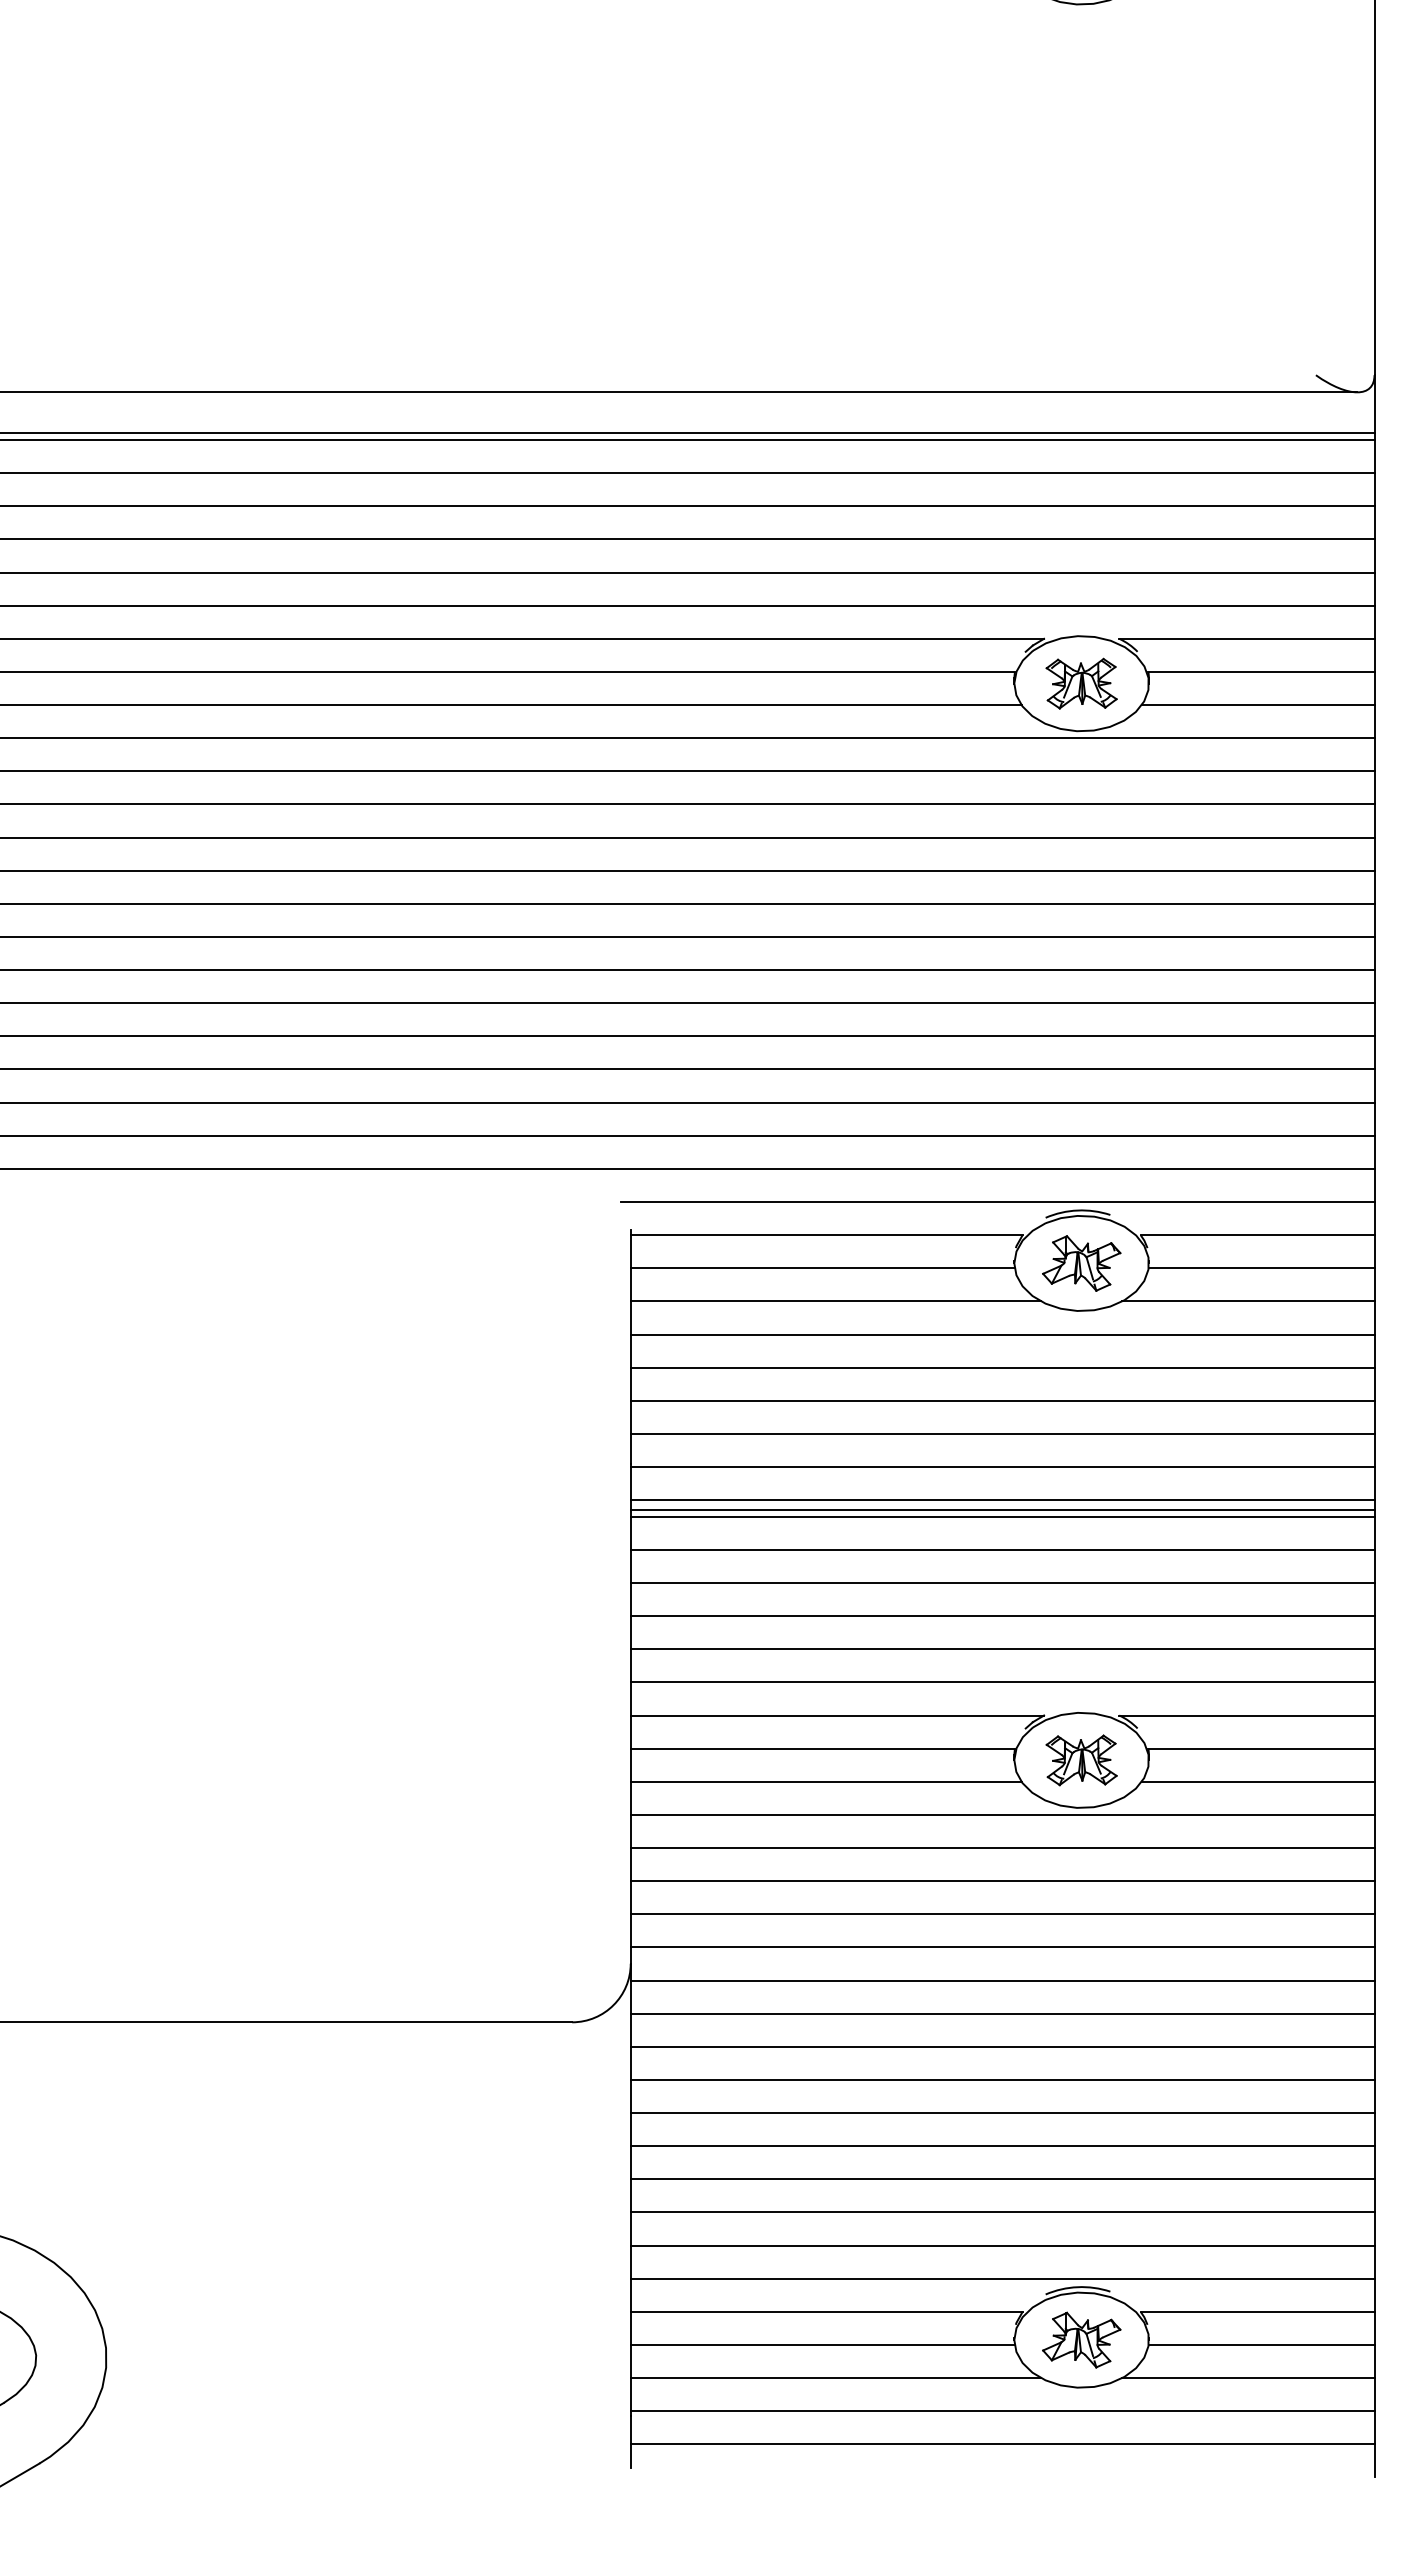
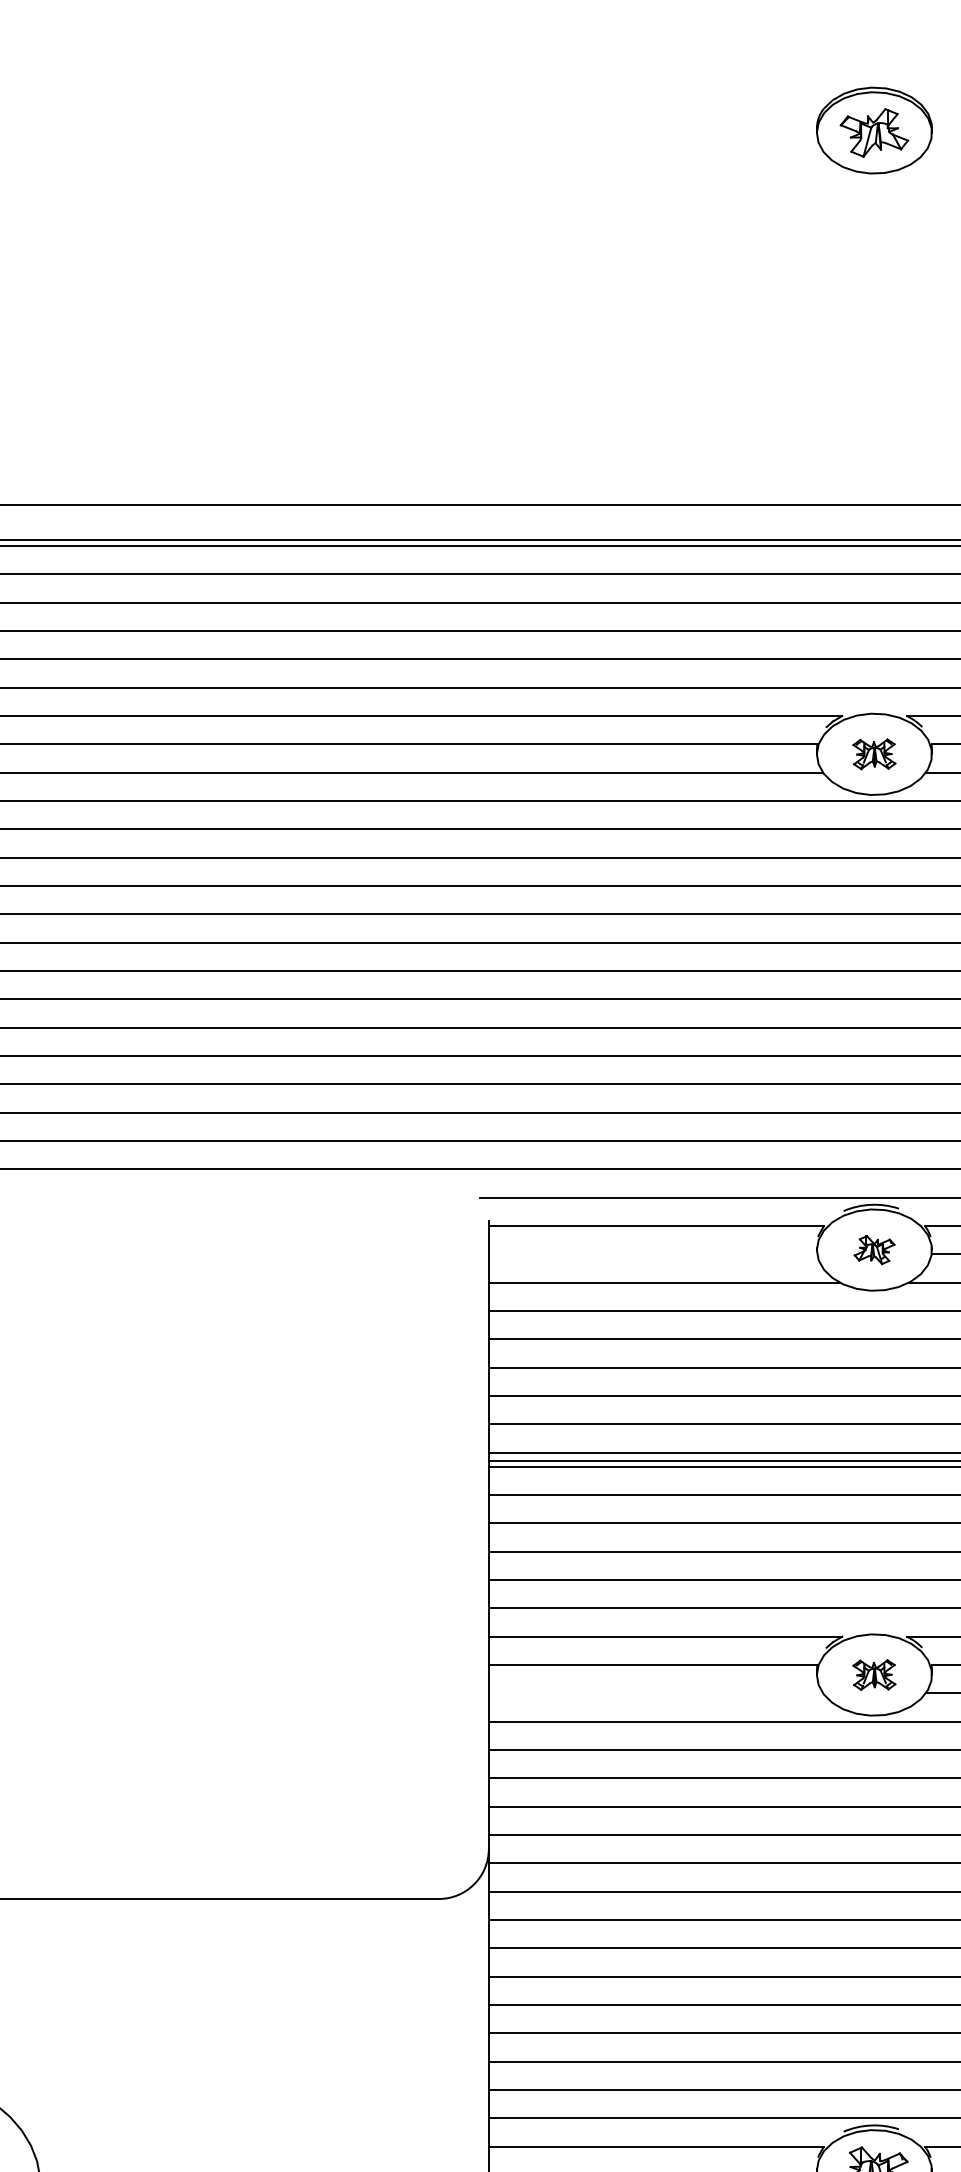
part: (1081, 683) -> (874, 754), size x0.7
part: (1081, 1263) -> (874, 1250), size x0.6
line: (822, 1268) -> (652, 1254), removed
part: (1081, 1760) -> (874, 1675), size x0.7
line: (825, 1781) -> (655, 1693), removed

